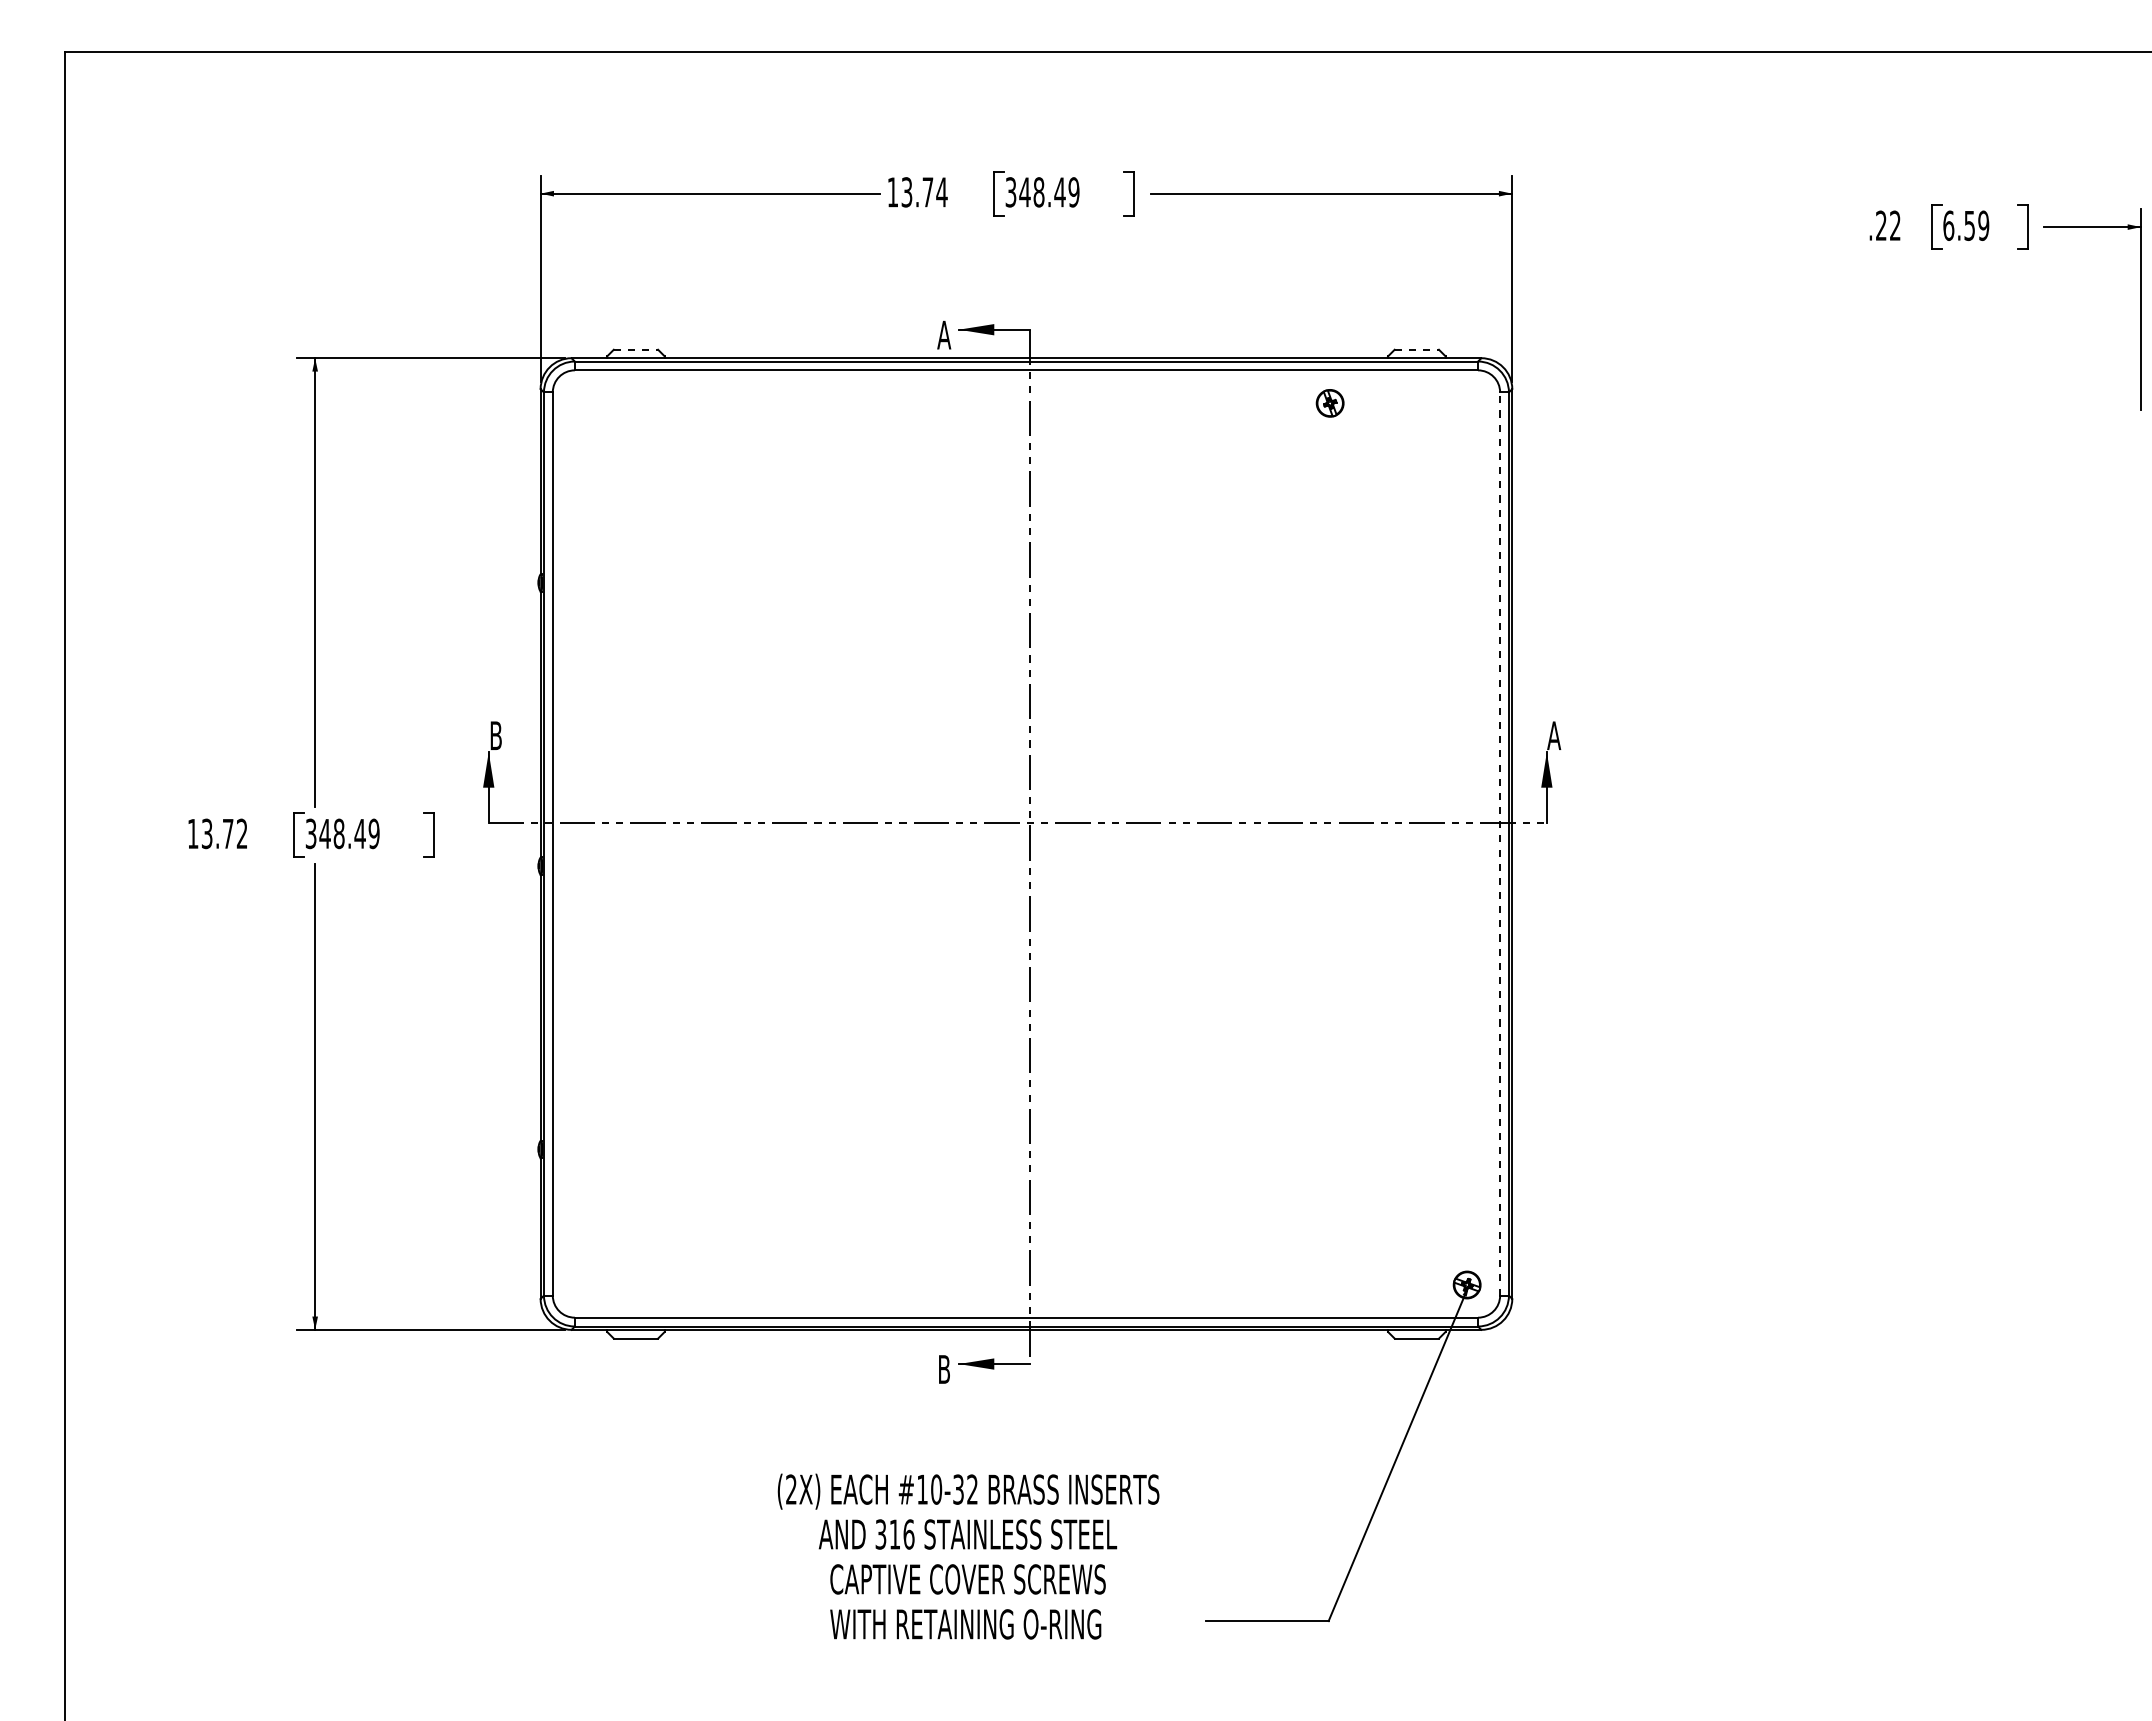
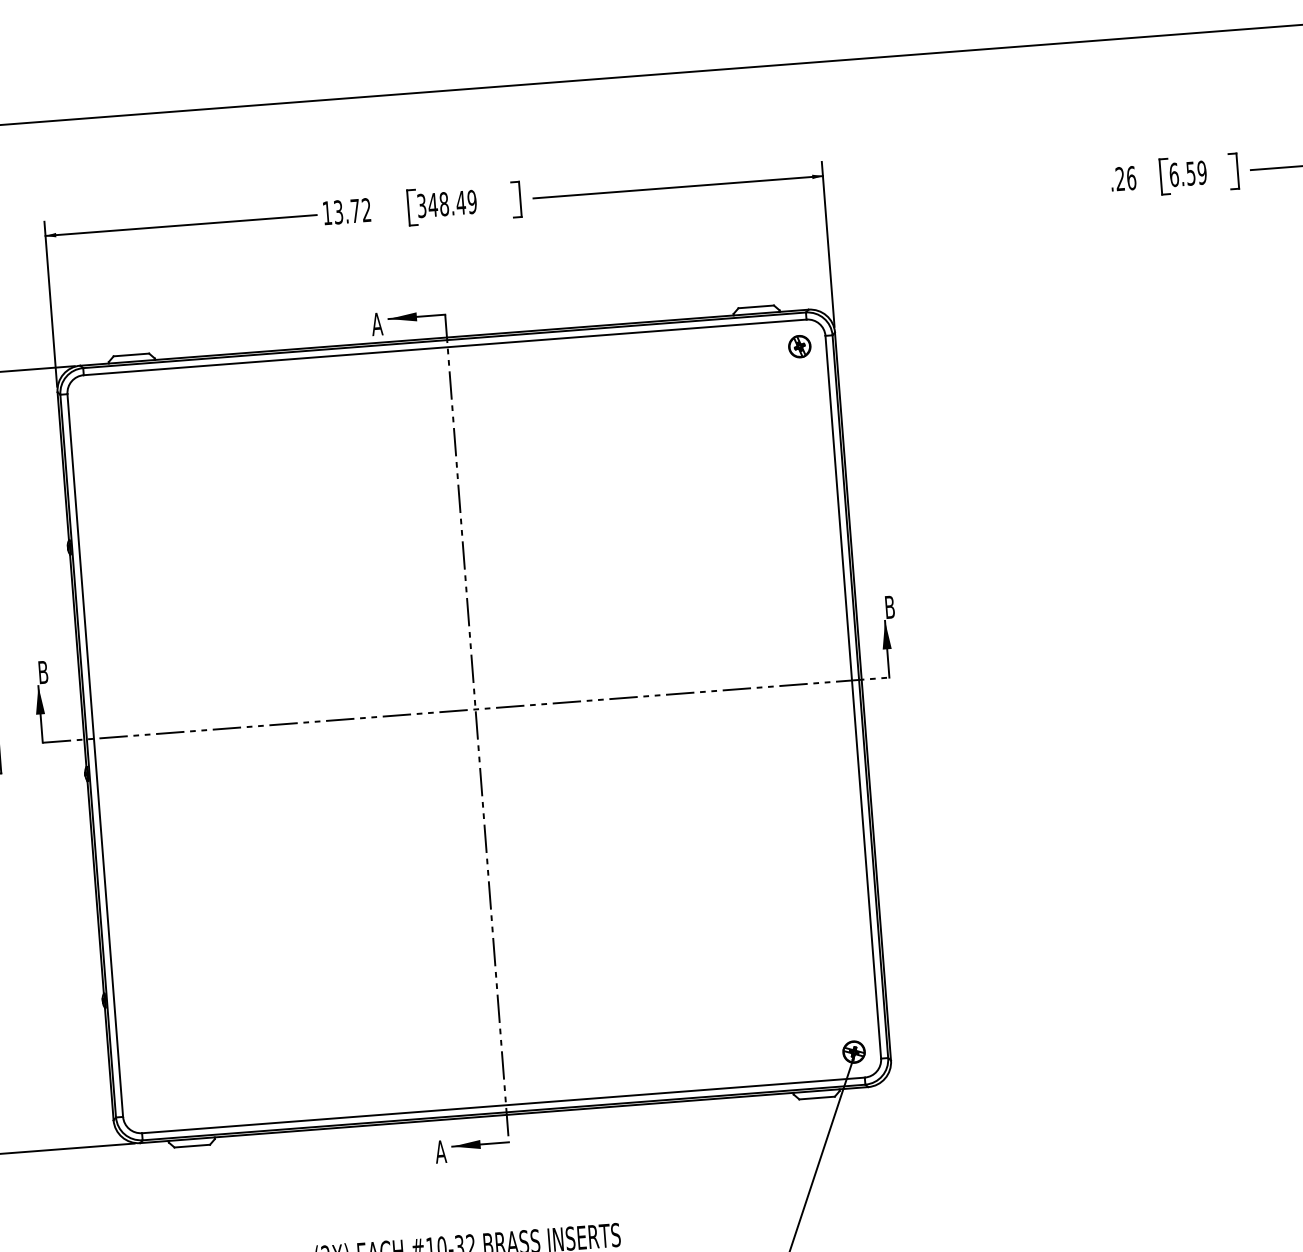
text: (941, 192) -> (366, 210), 13.74 -> 13.72
text: (1895, 225) -> (1131, 177), .22 -> .26
line: (636, 349) -> (131, 354), dashed -> solid
line: (1417, 349) -> (756, 306), dashed -> solid
part: (1329, 403) -> (799, 346), moved
text: (1554, 735) -> (890, 607), A -> B
line: (1500, 844) -> (853, 697), dashed -> solid
text: (944, 1369) -> (441, 1151), B -> A

